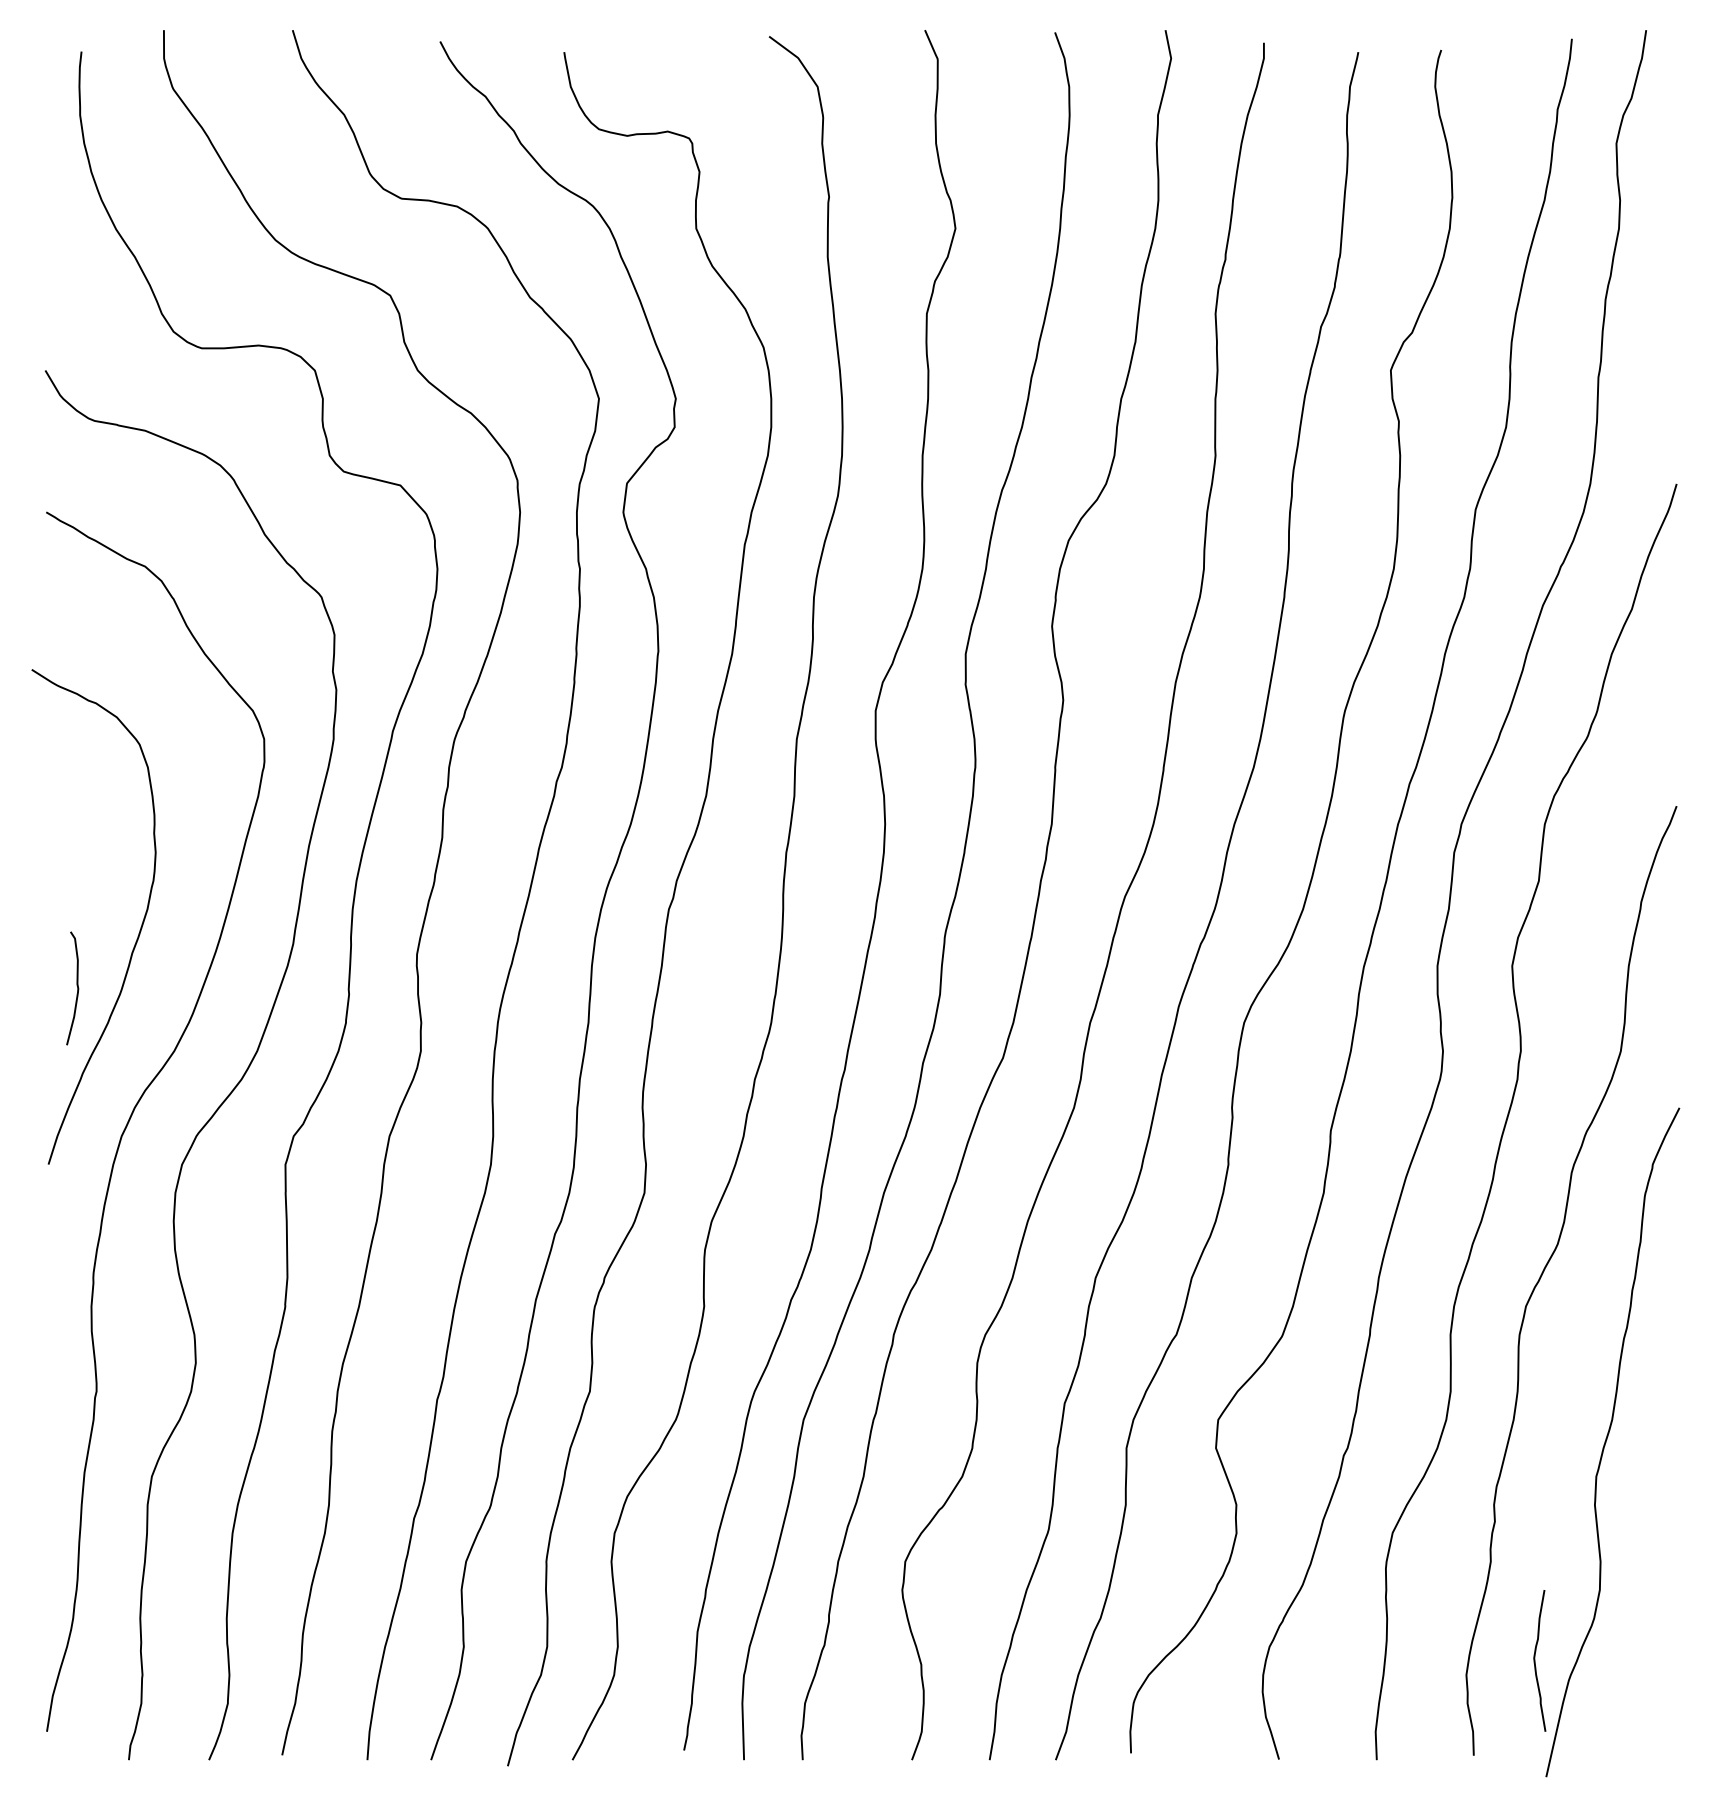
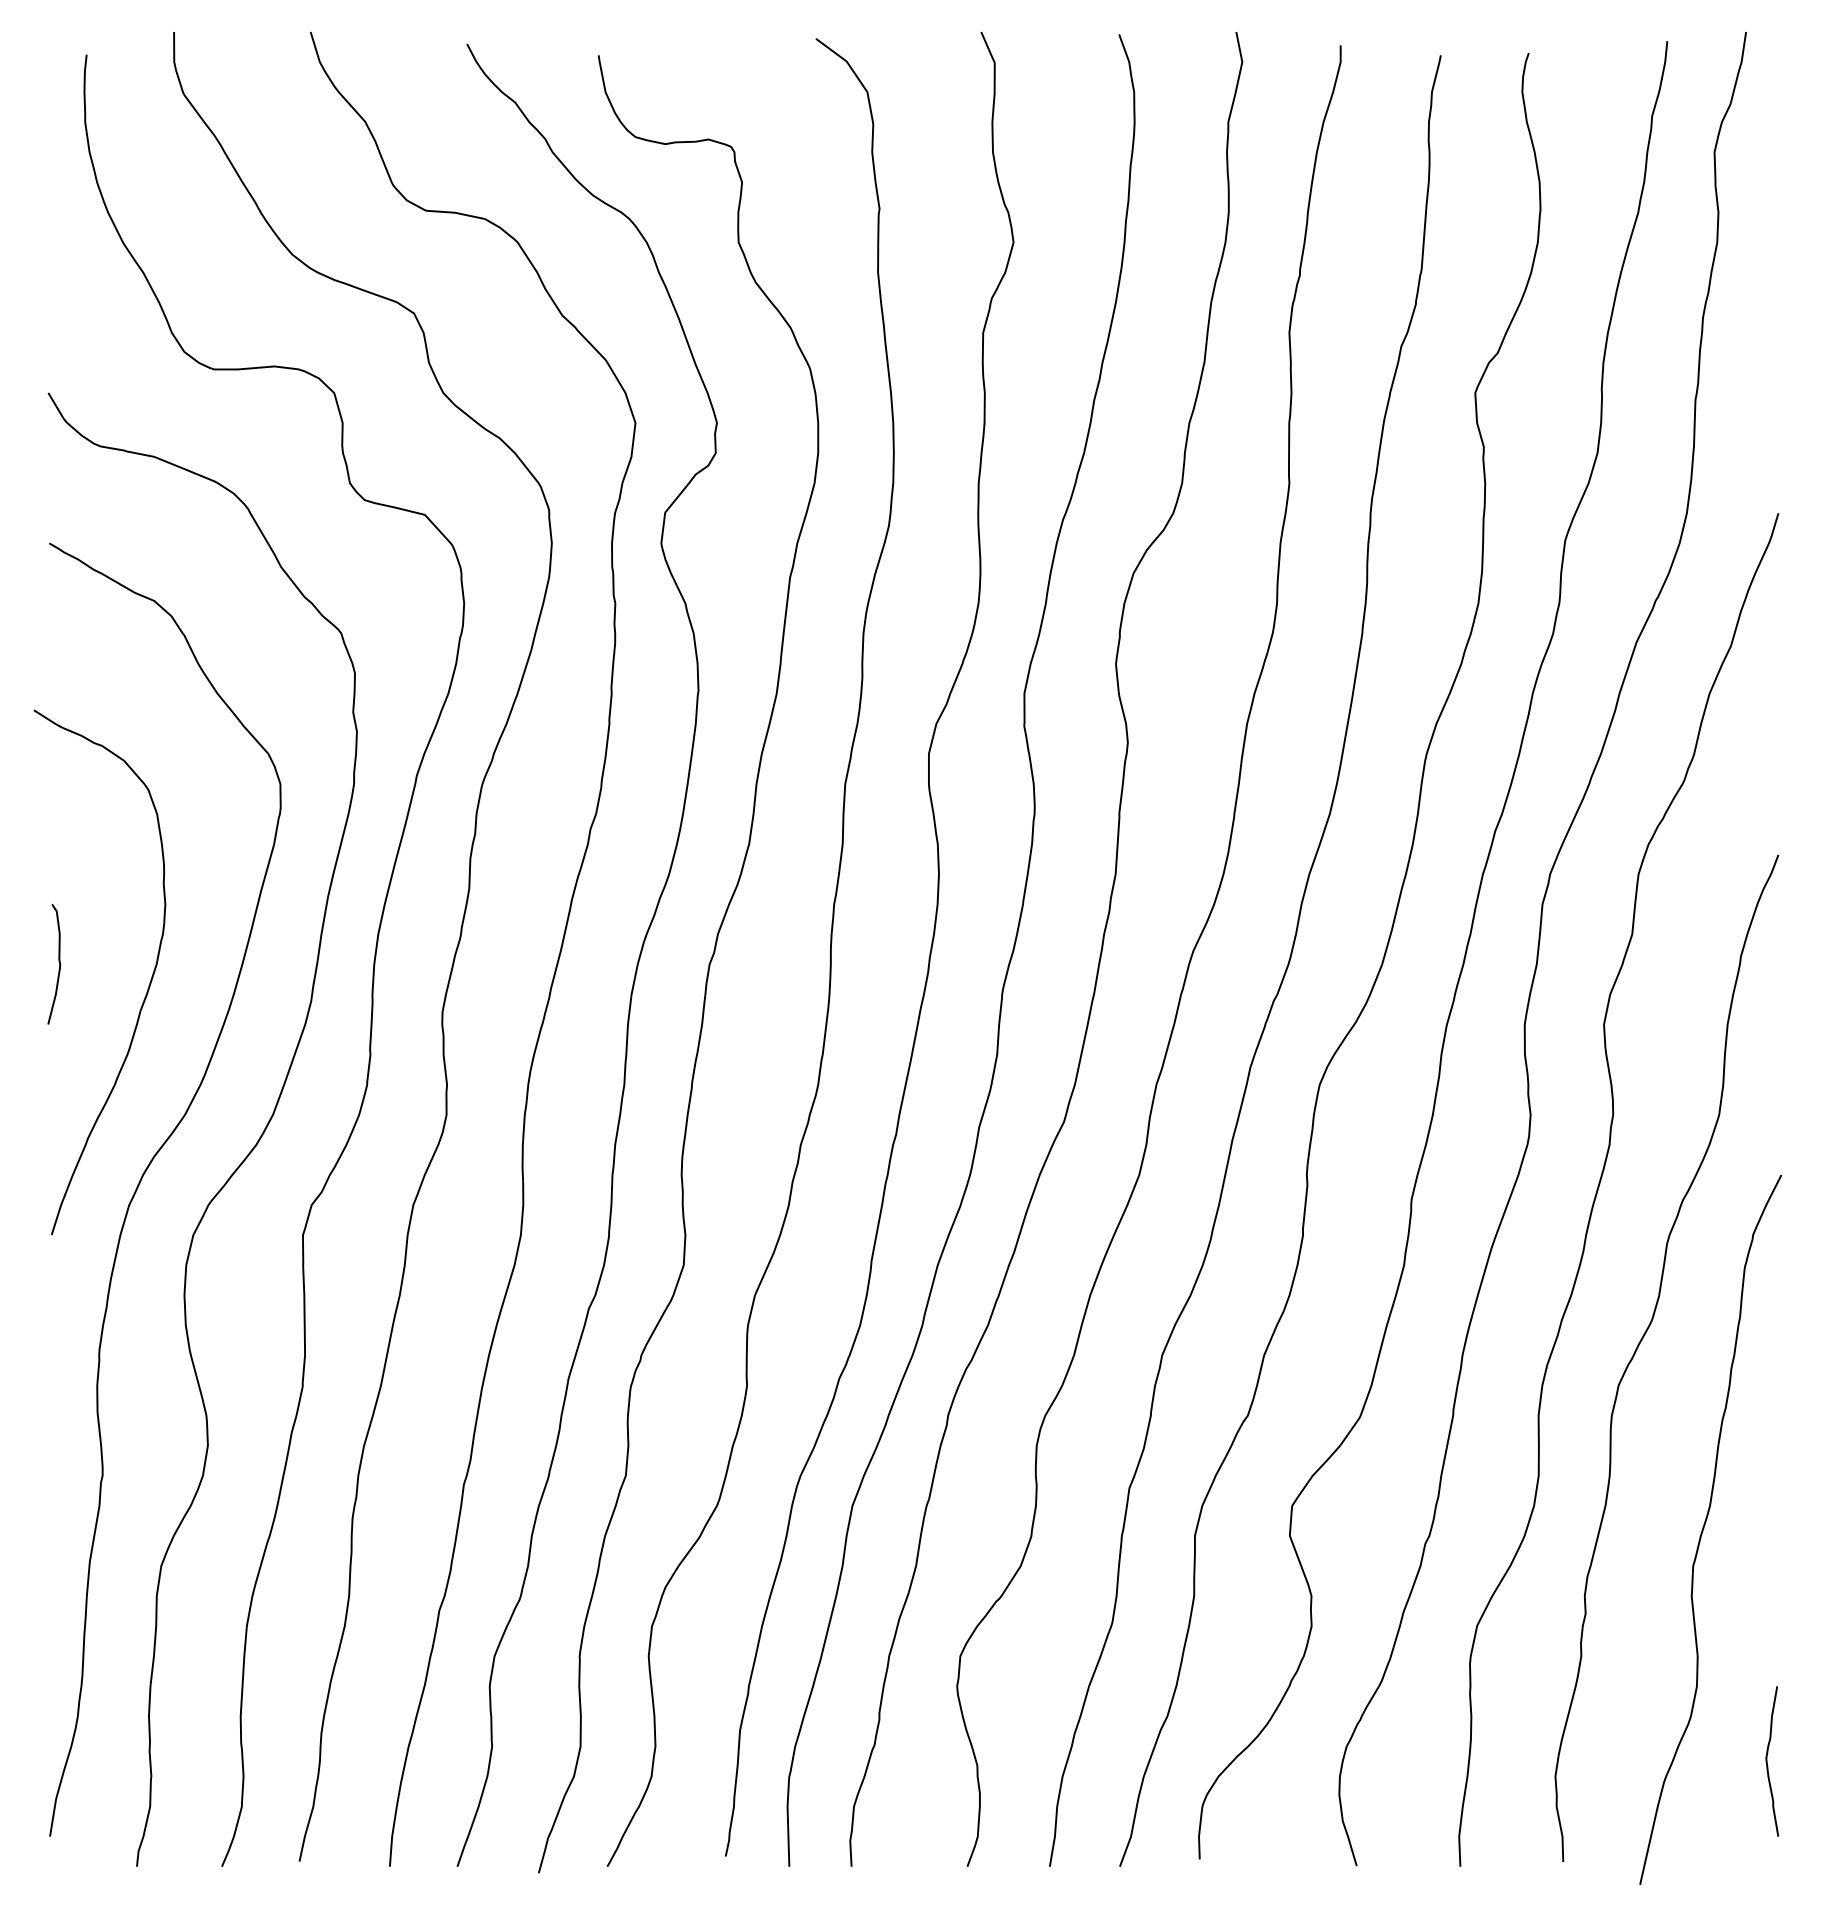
curve: (76, 985) -> (58, 961), moved
curve: (1535, 1660) -> (1767, 1761), moved

